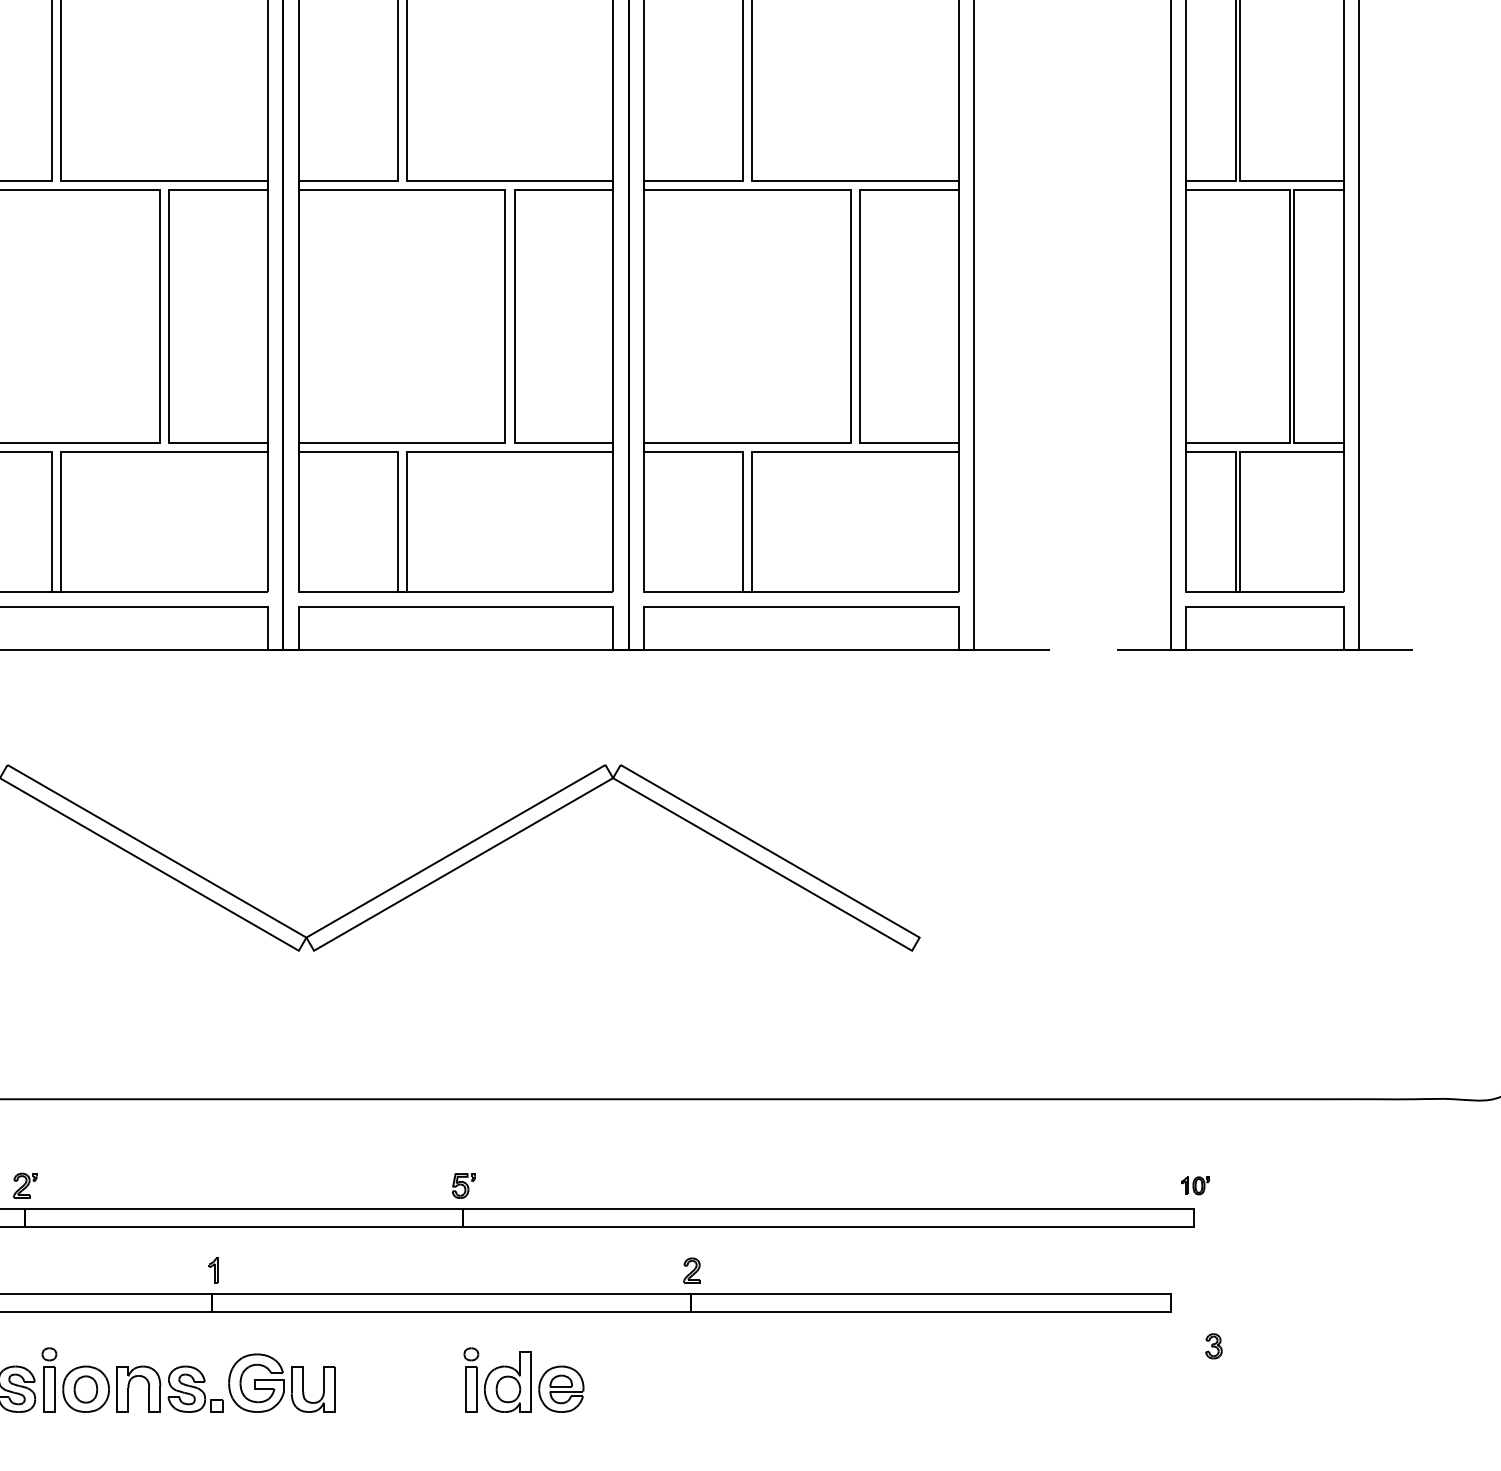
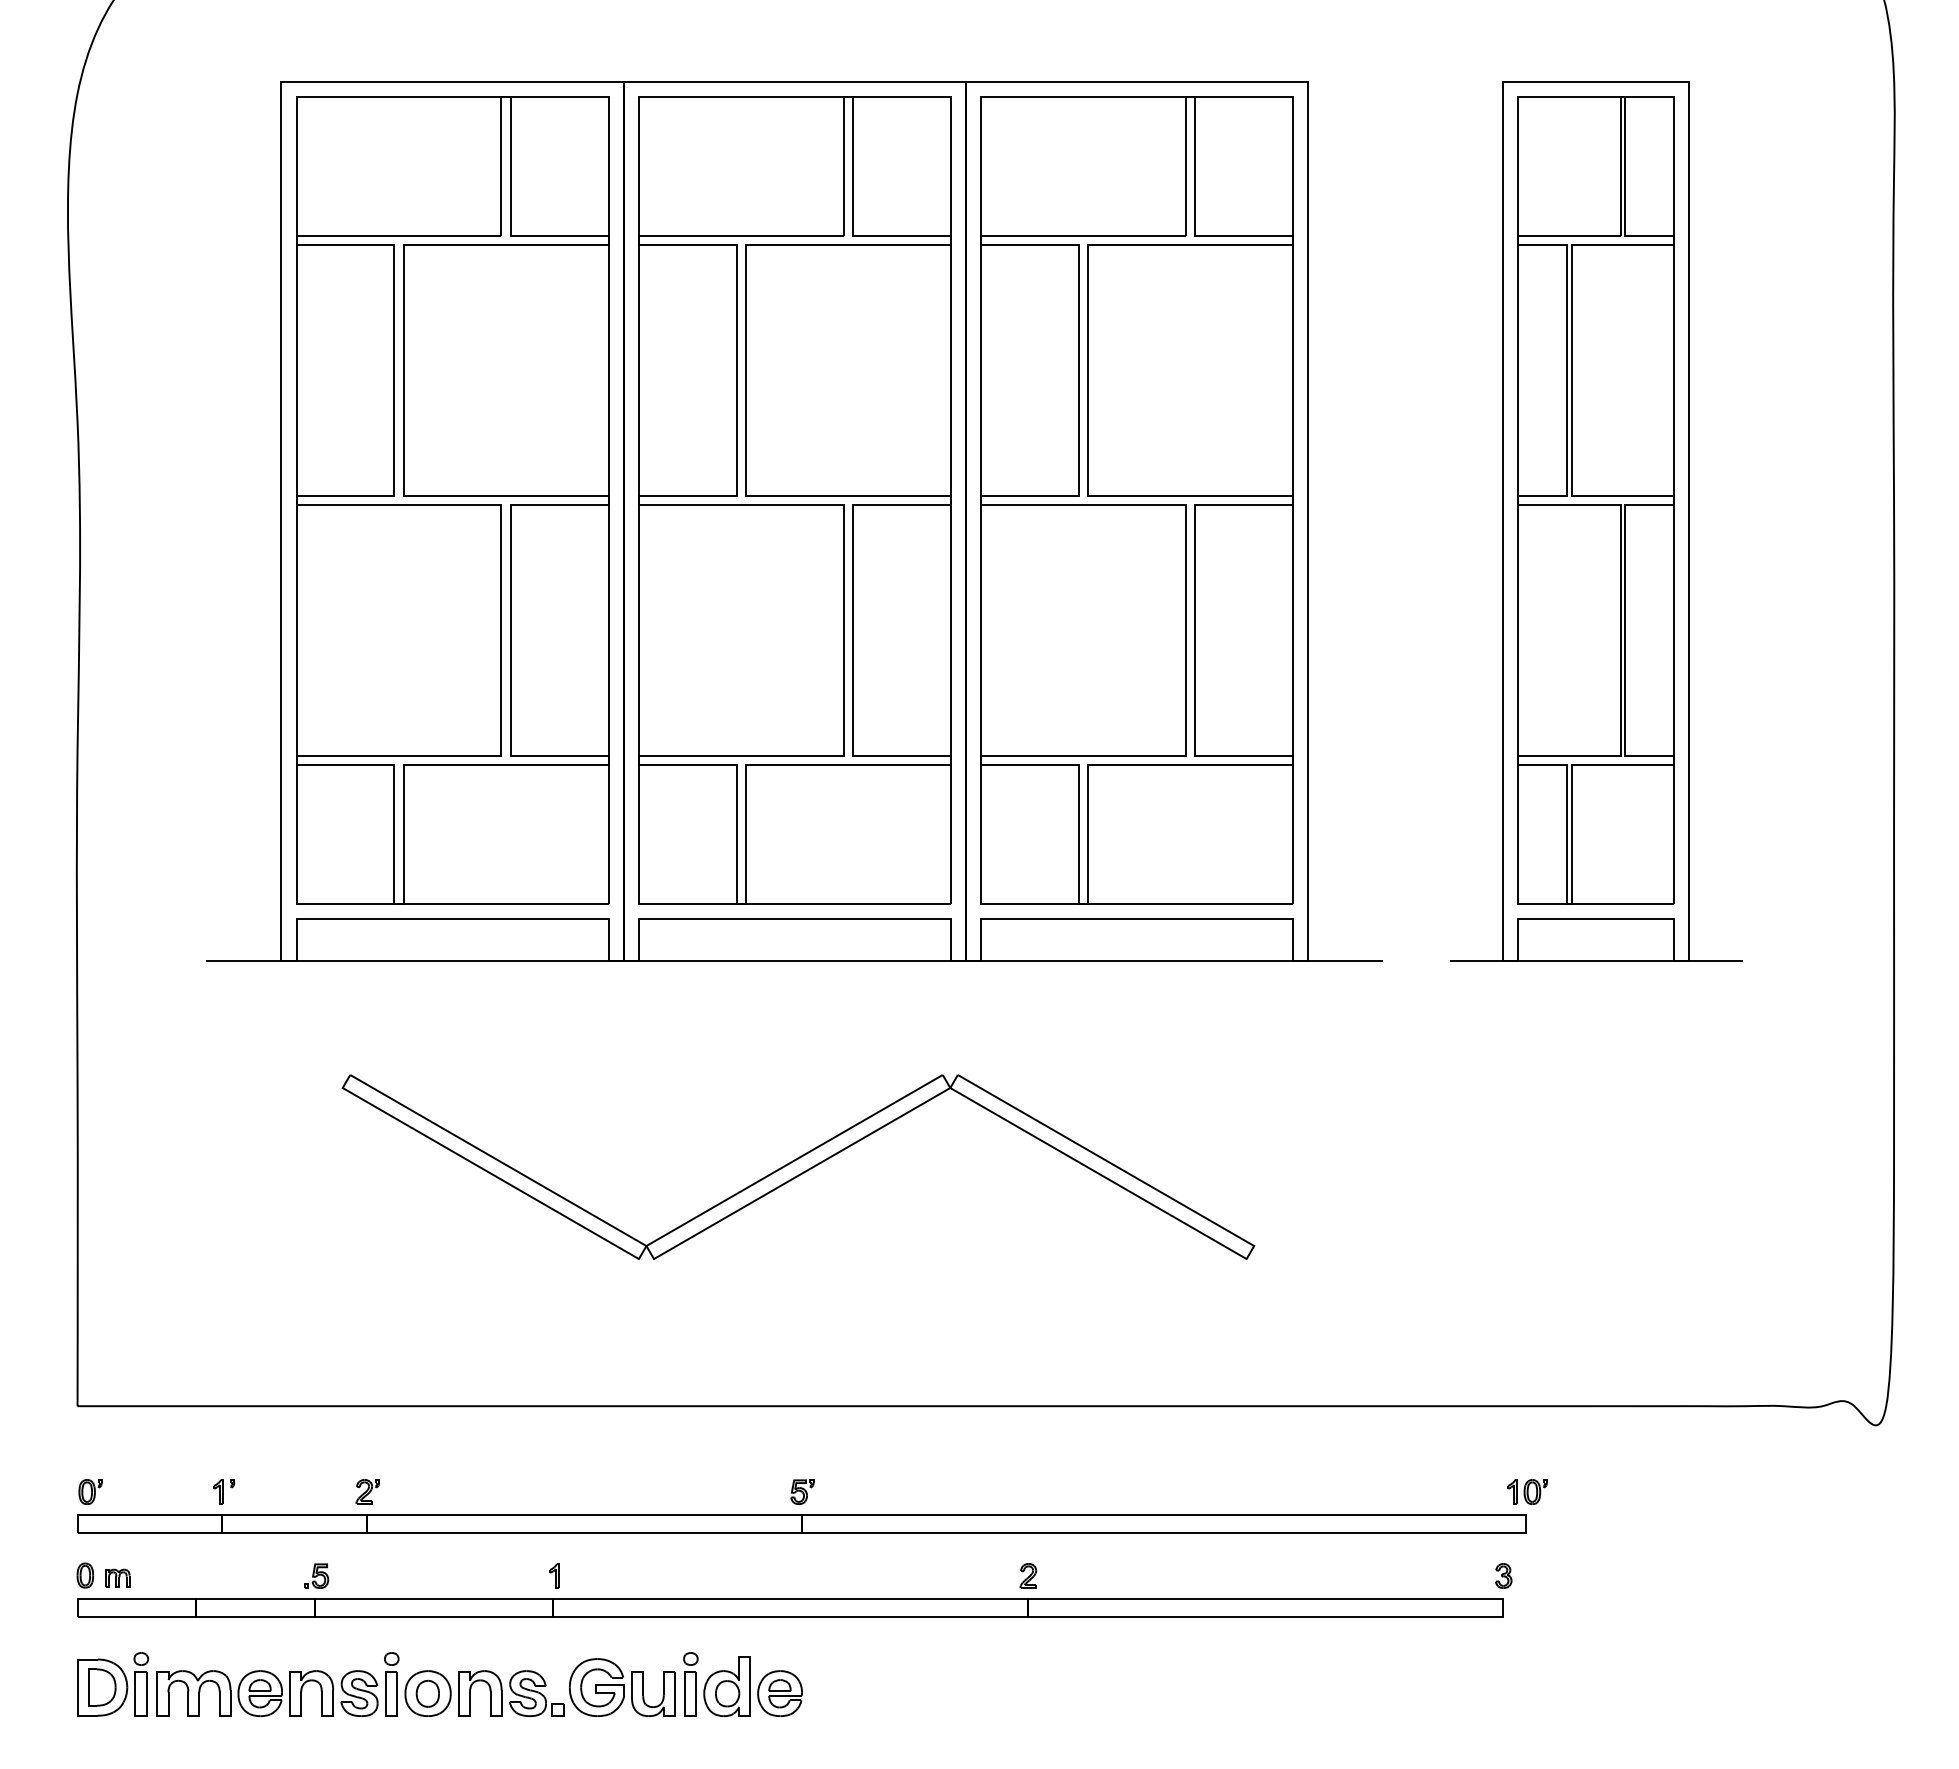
part: (1195, 1185) -> (1527, 1491), size x1.43
part: (1213, 1345) -> (1503, 1575), moved
part: (523, 1380) -> (742, 1684), moved

